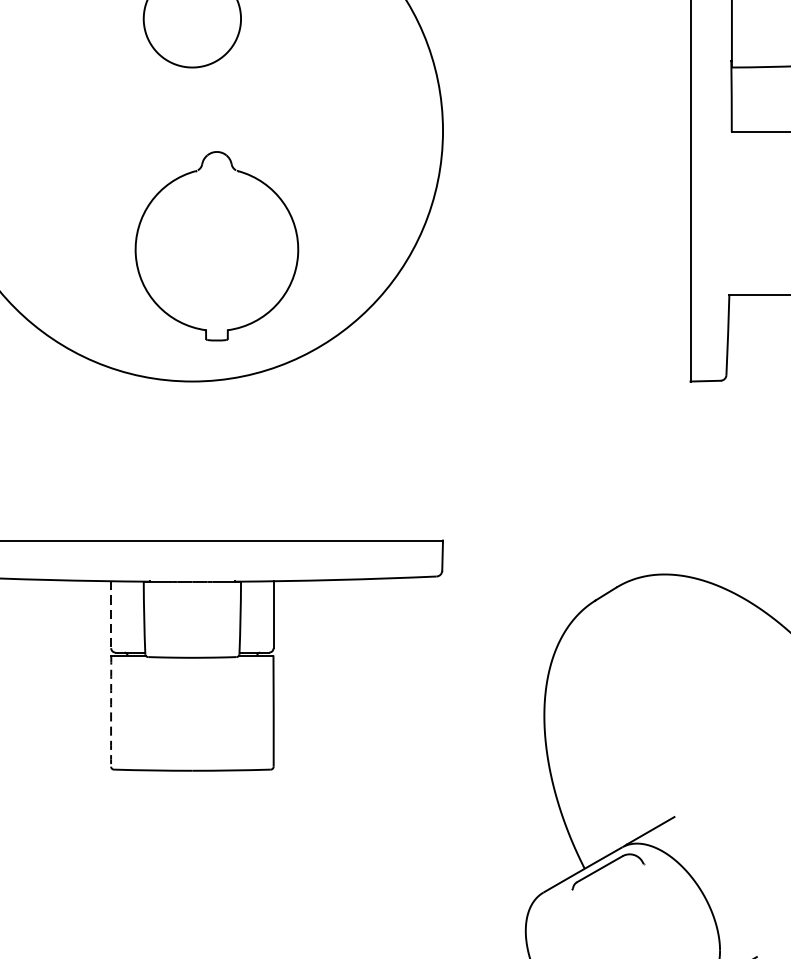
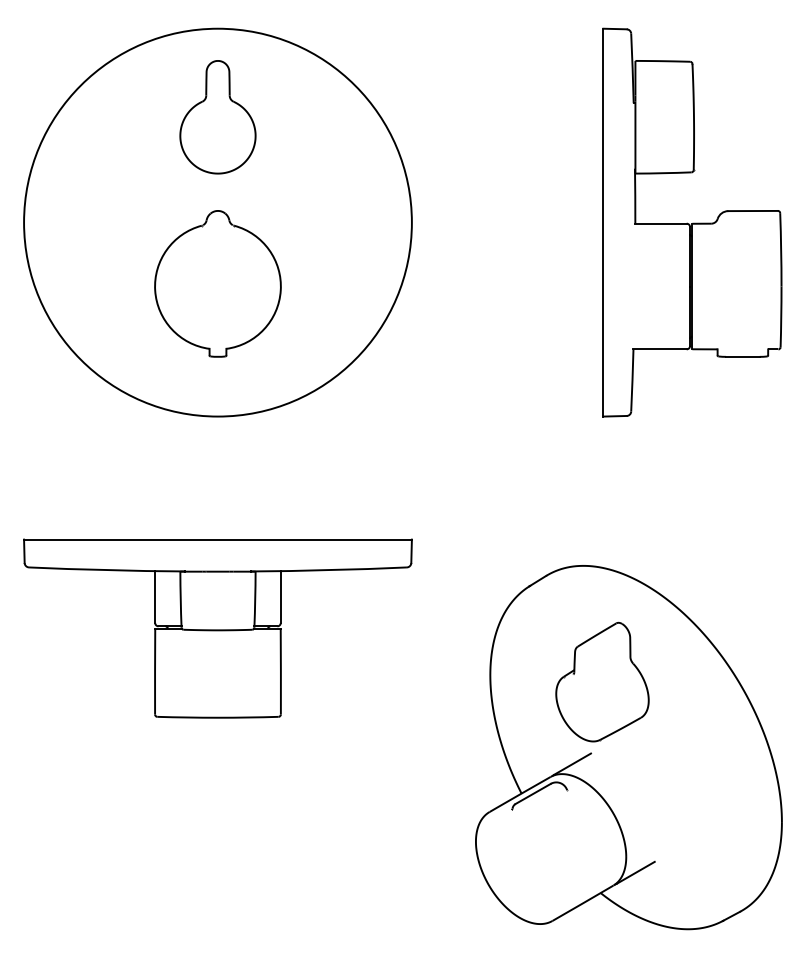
part: (216, 245) -> (217, 283), moved
line: (111, 615) -> (155, 597), dashed -> solid
arc: (111, 711) -> (155, 671), dashed -> solid
part: (689, 723) -> (602, 681), added

